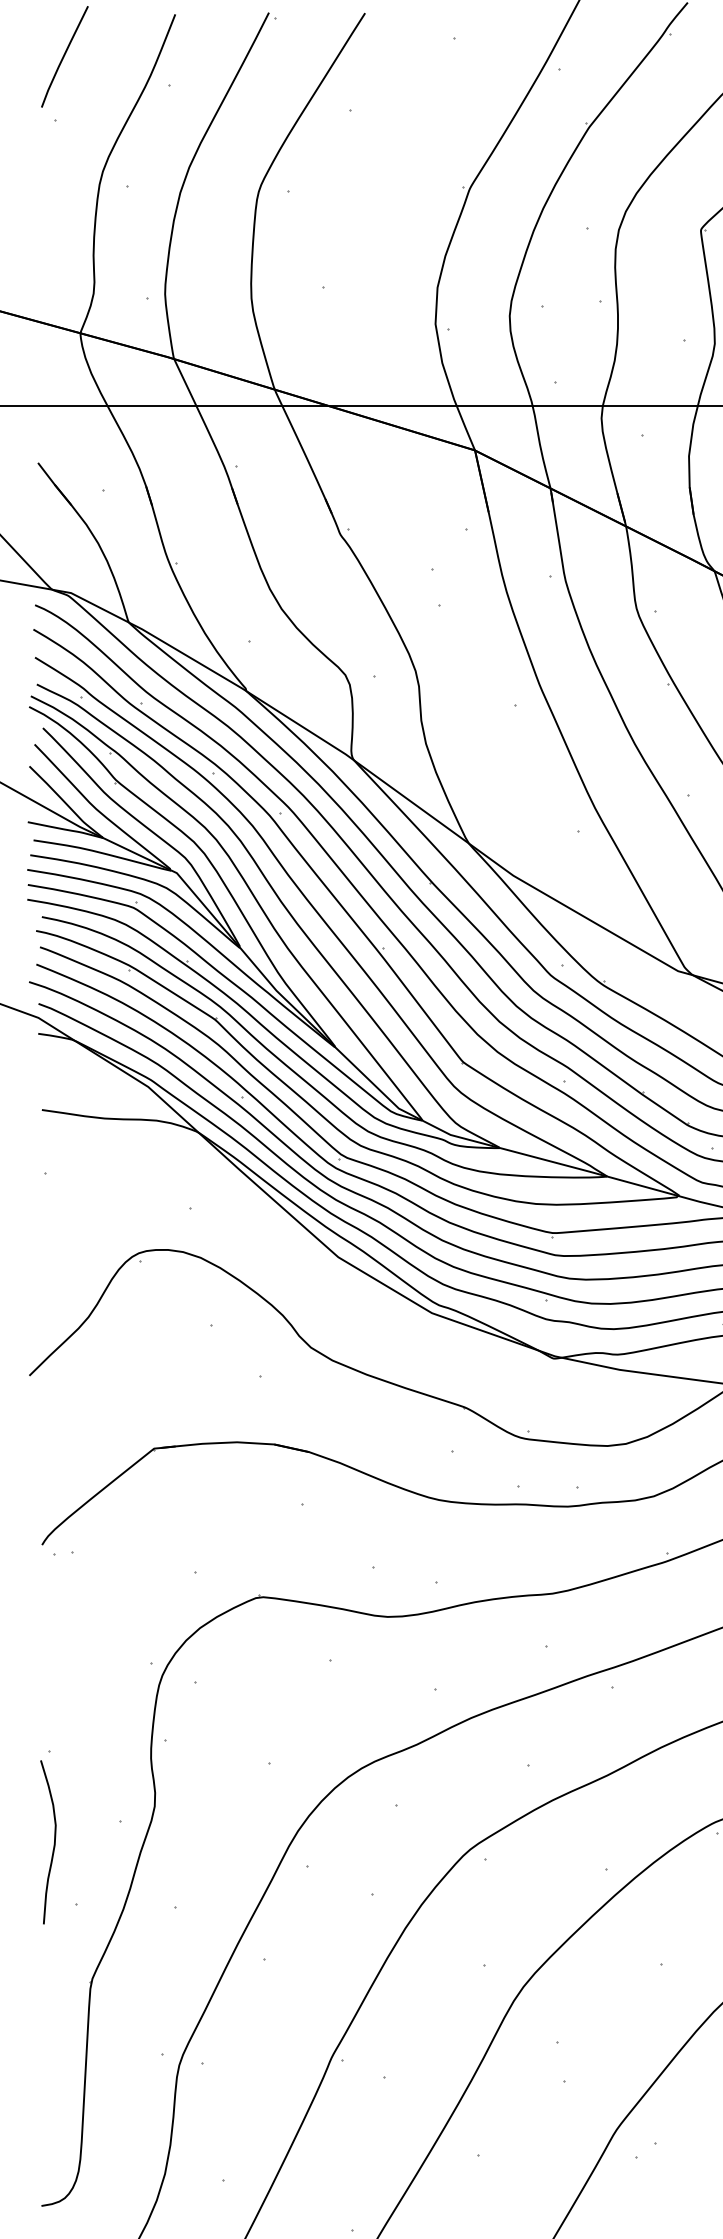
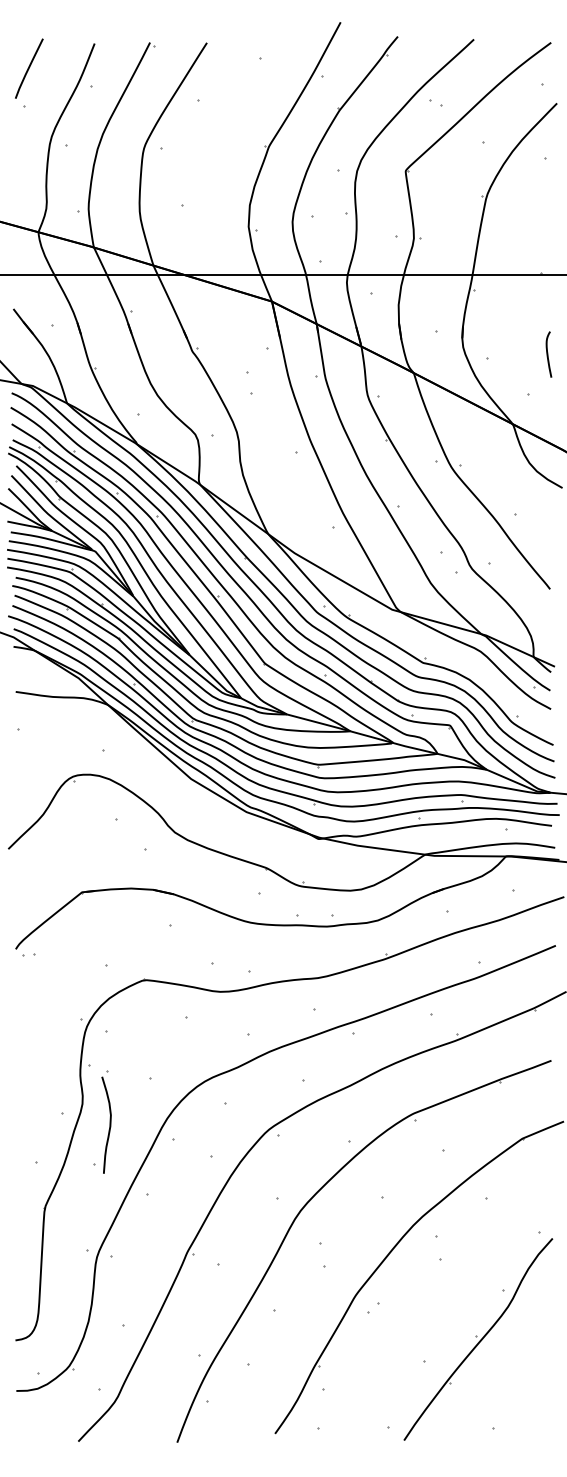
part: (48, 1835) -> (106, 1121), moved

